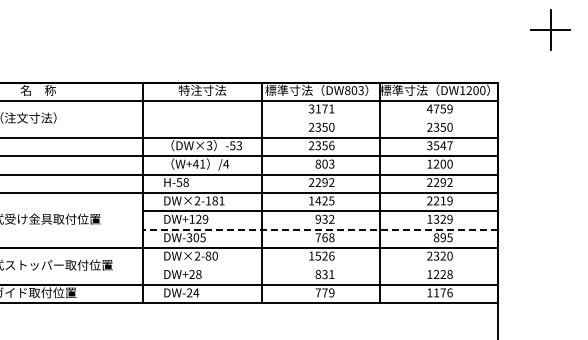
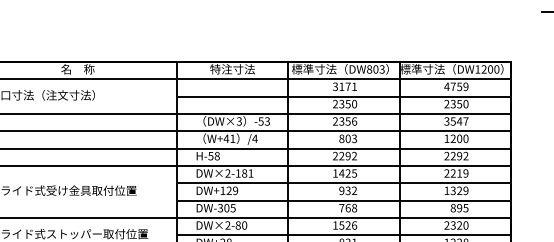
line: (320, 119) -> (343, 96), added
line: (320, 229) -> (343, 200), dashed -> solid
line: (320, 266) -> (343, 235), added

